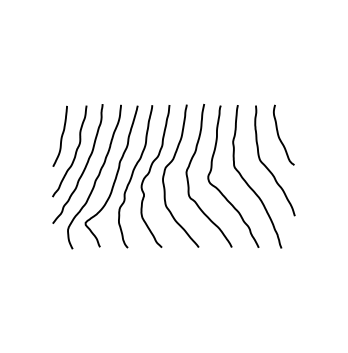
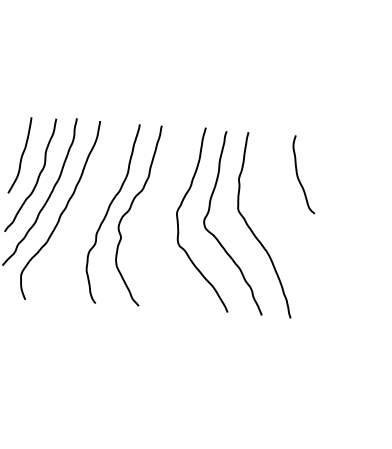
curve: (170, 164) -> (157, 201), removed
curve: (266, 165) -> (279, 211), removed
curve: (114, 178) -> (85, 213), removed

